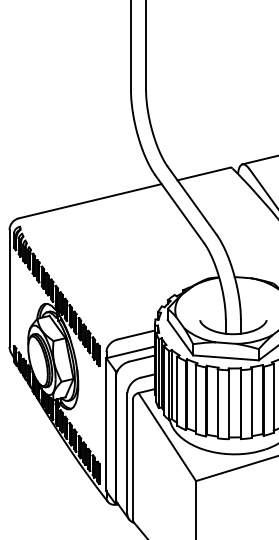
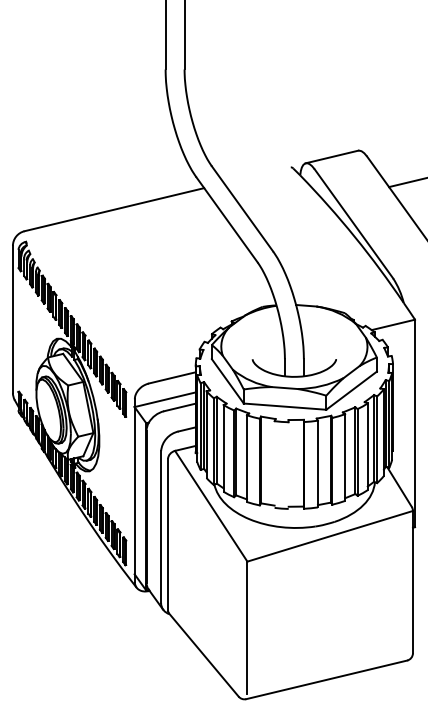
line: (204, 174) -> (257, 175), removed
line: (217, 403) -> (274, 464), removed
line: (228, 404) -> (288, 465), removed

